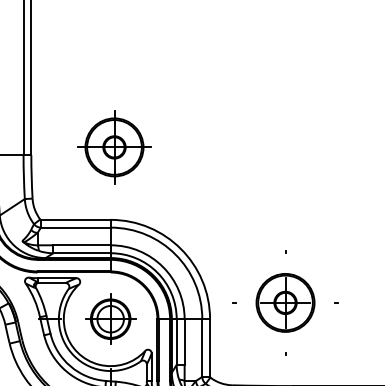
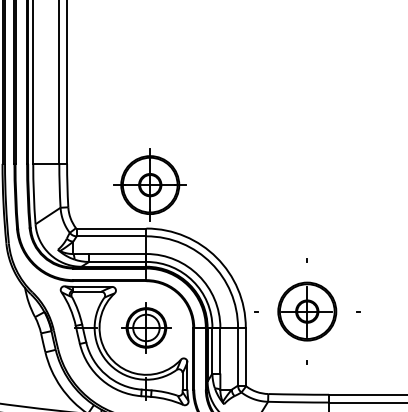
part: (113, 146) -> (149, 184), moved
part: (285, 302) -> (307, 311), moved

